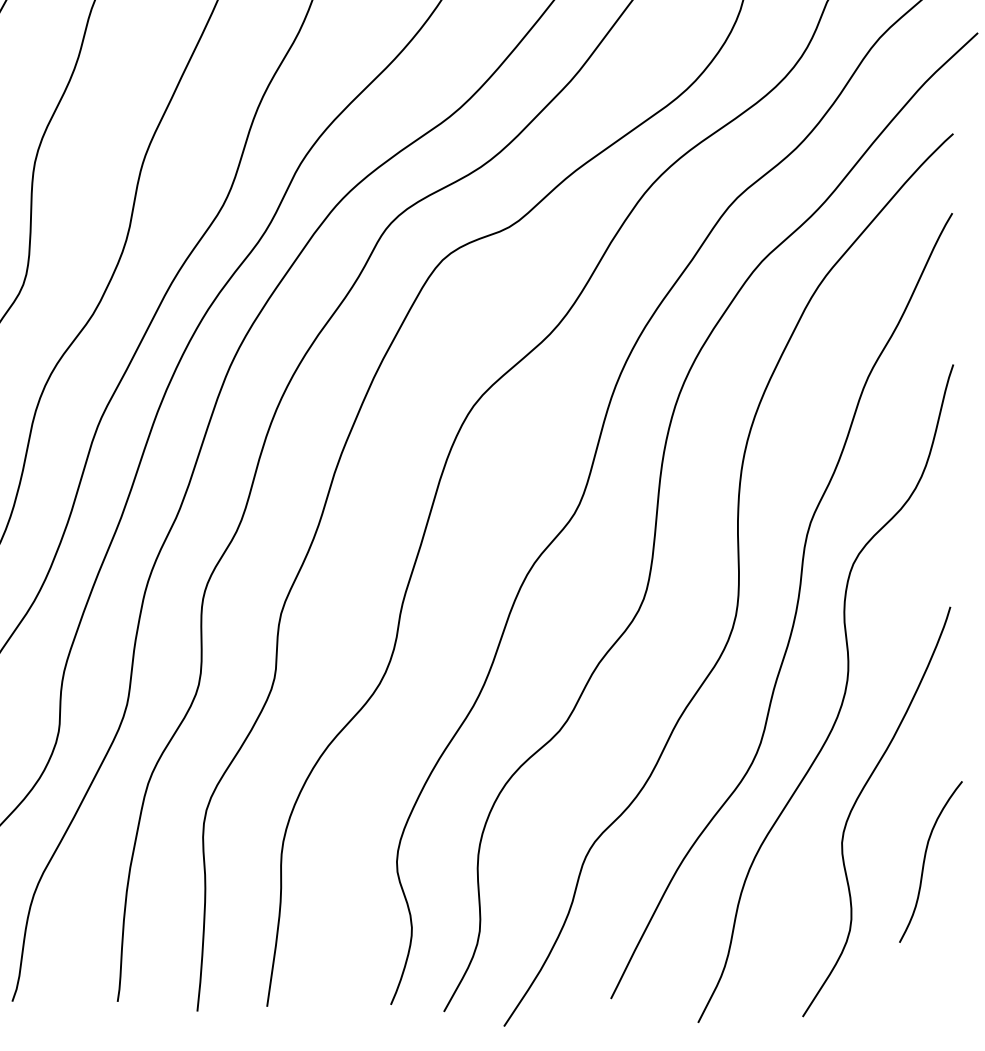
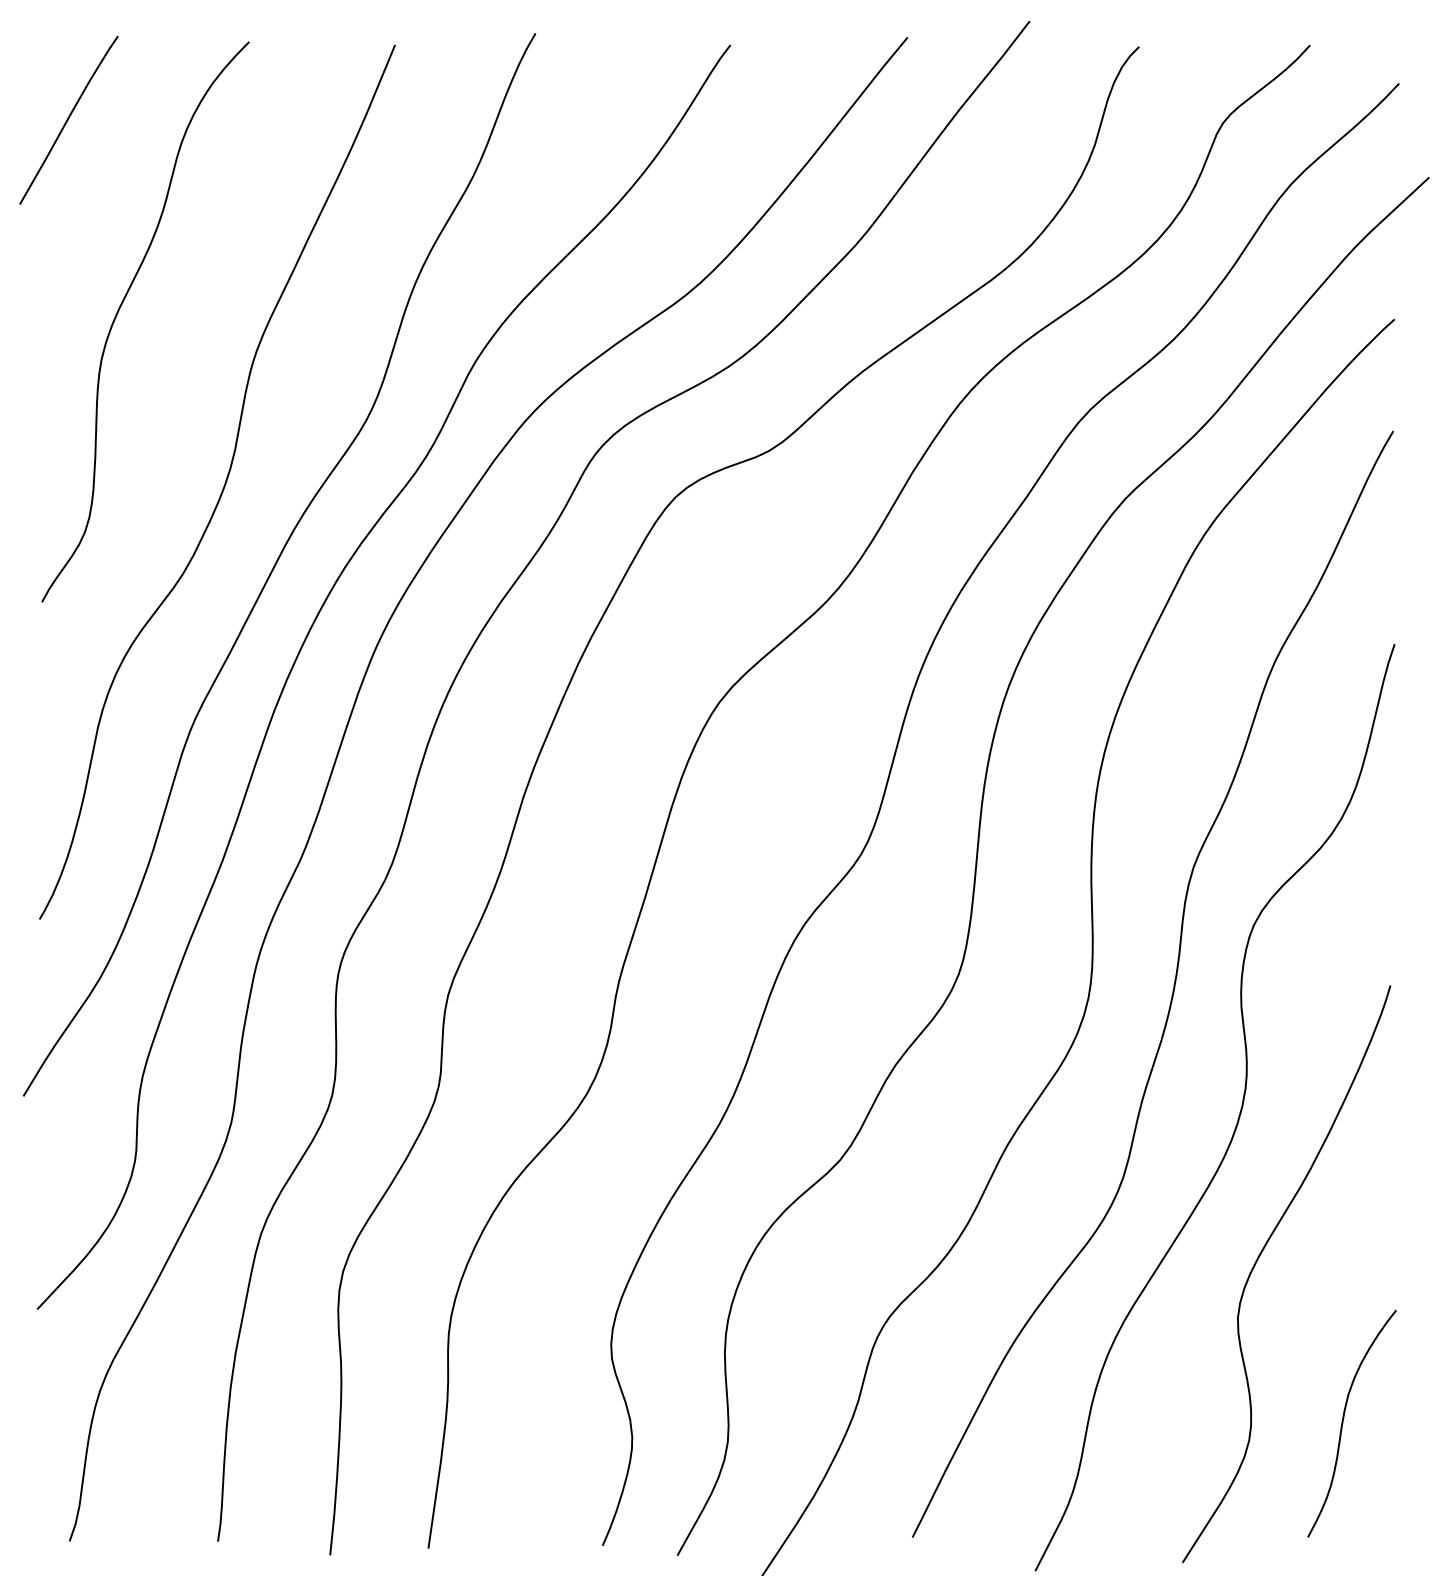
curve: (924, 861) -> (1343, 1423), moved

